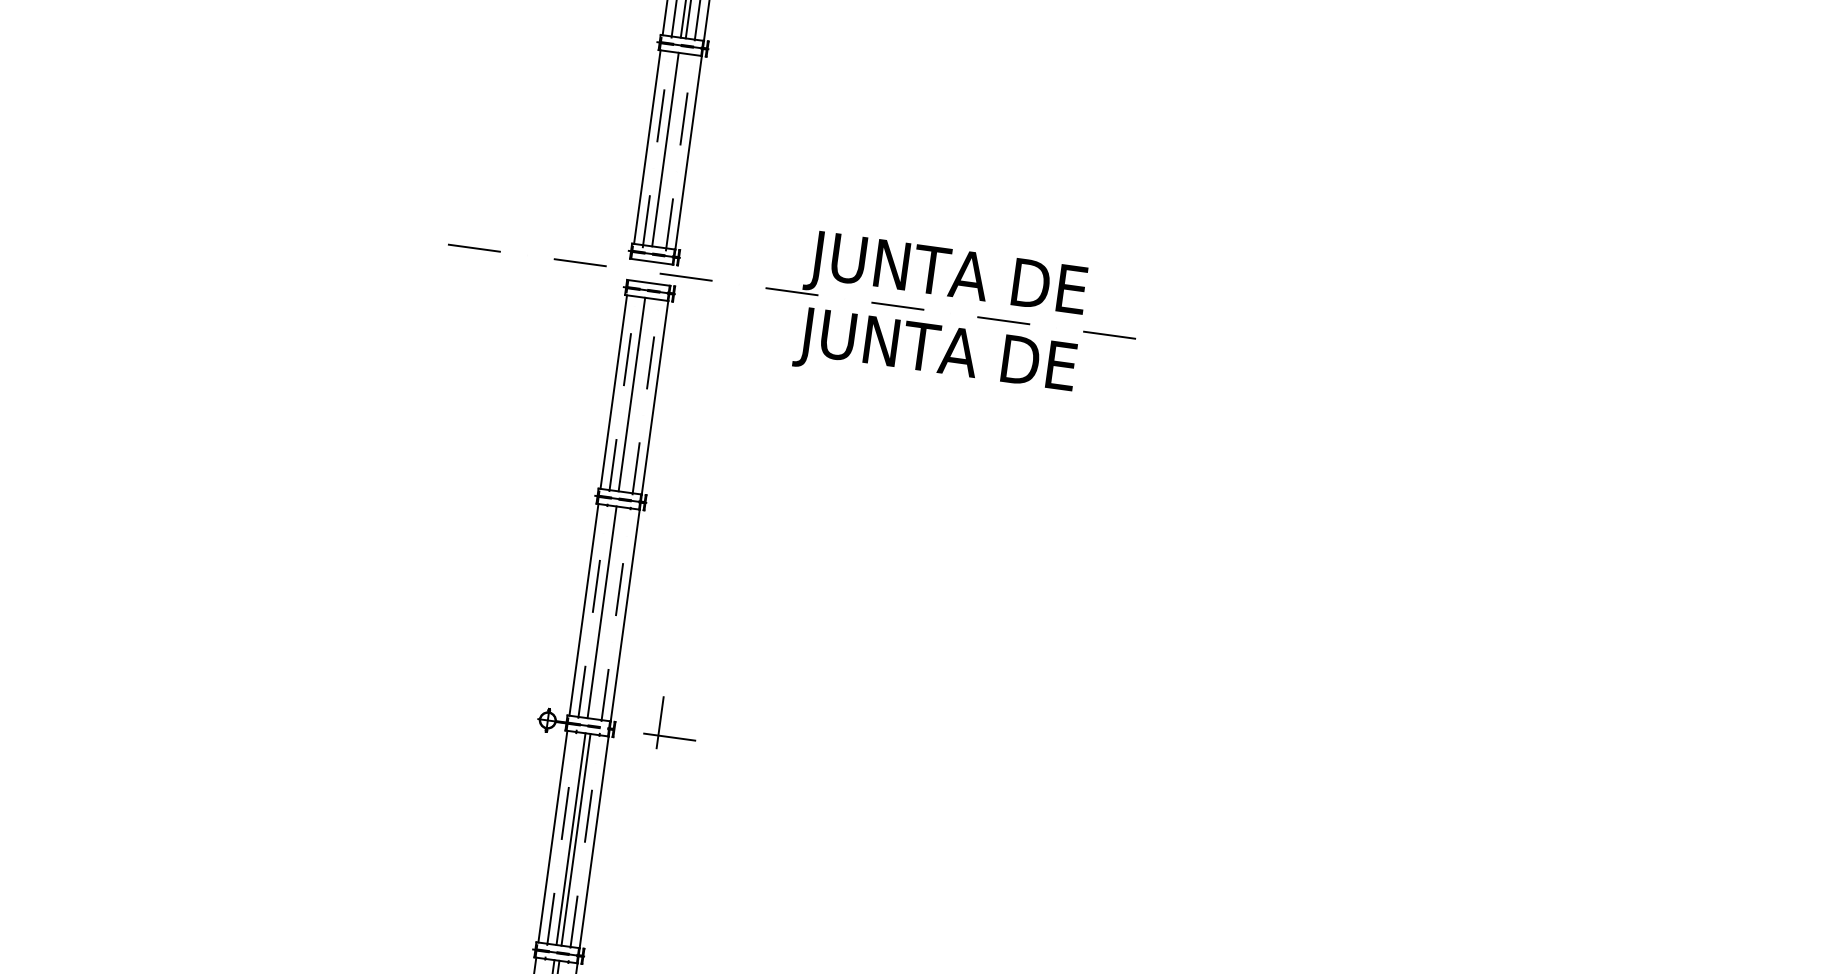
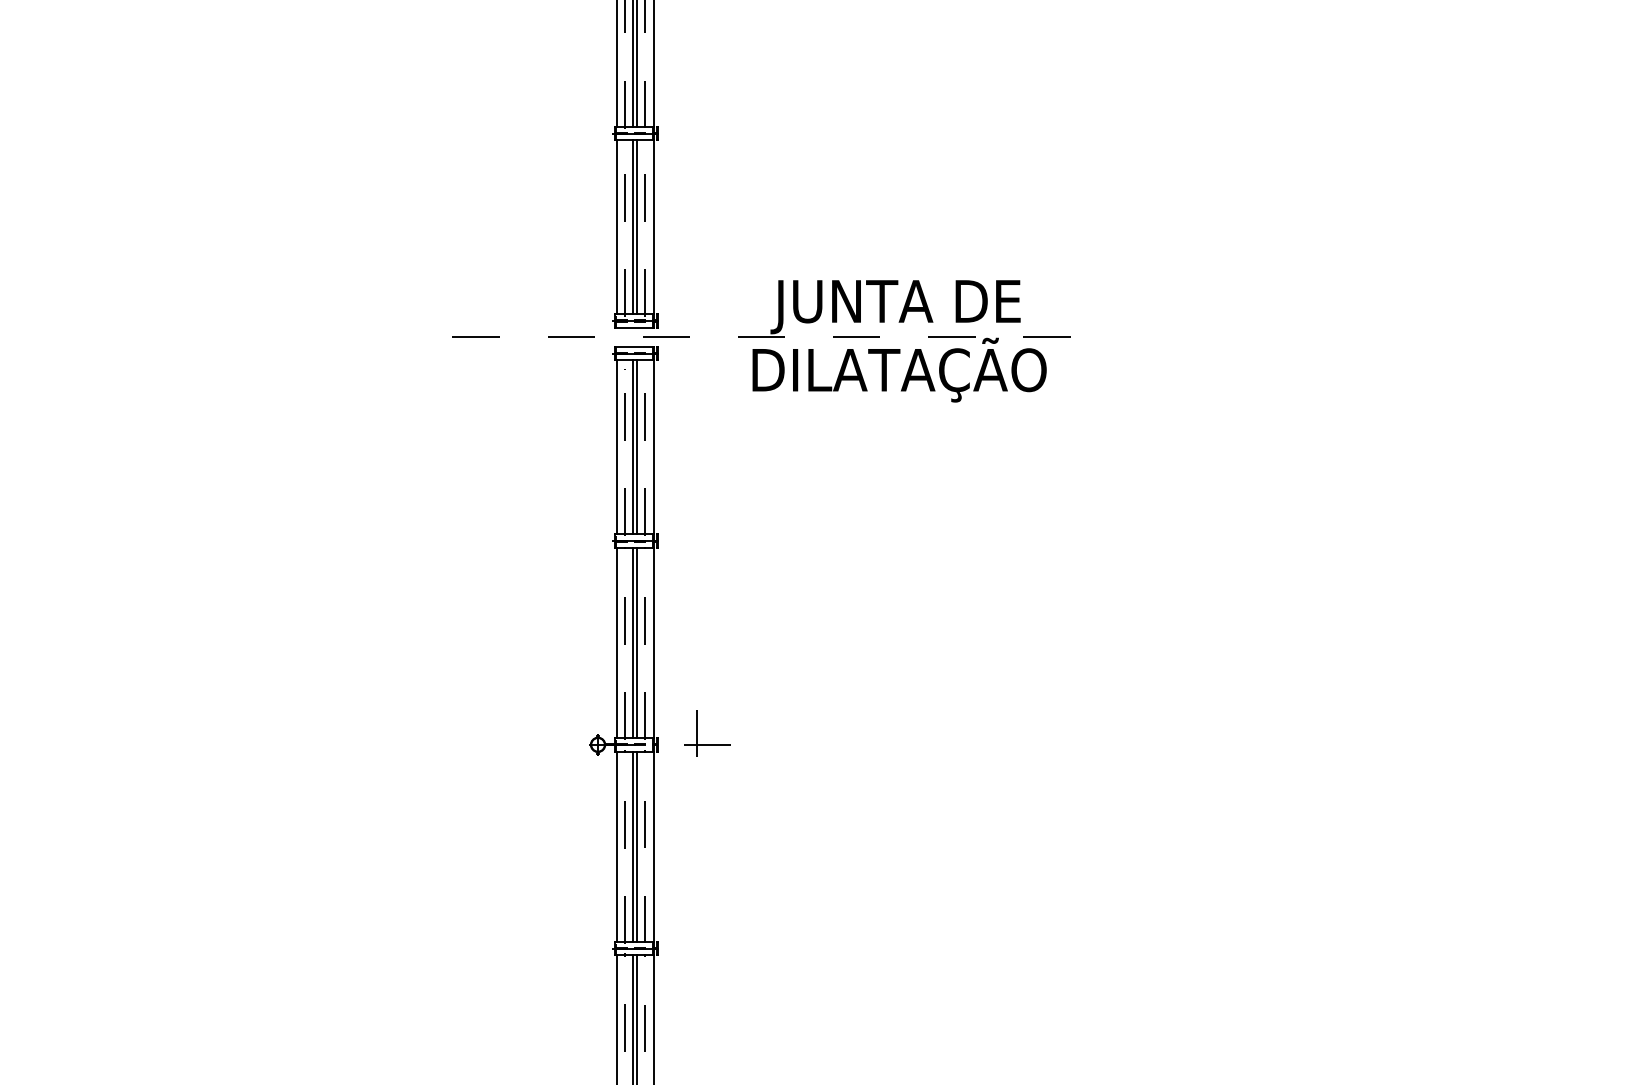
line: (670, 150) -> (637, 227), added
text: (940, 348) -> (899, 369), JUNTA DE -> DILATAÇÃO
line: (637, 395) -> (637, 447), added
line: (607, 612) -> (637, 642), added

